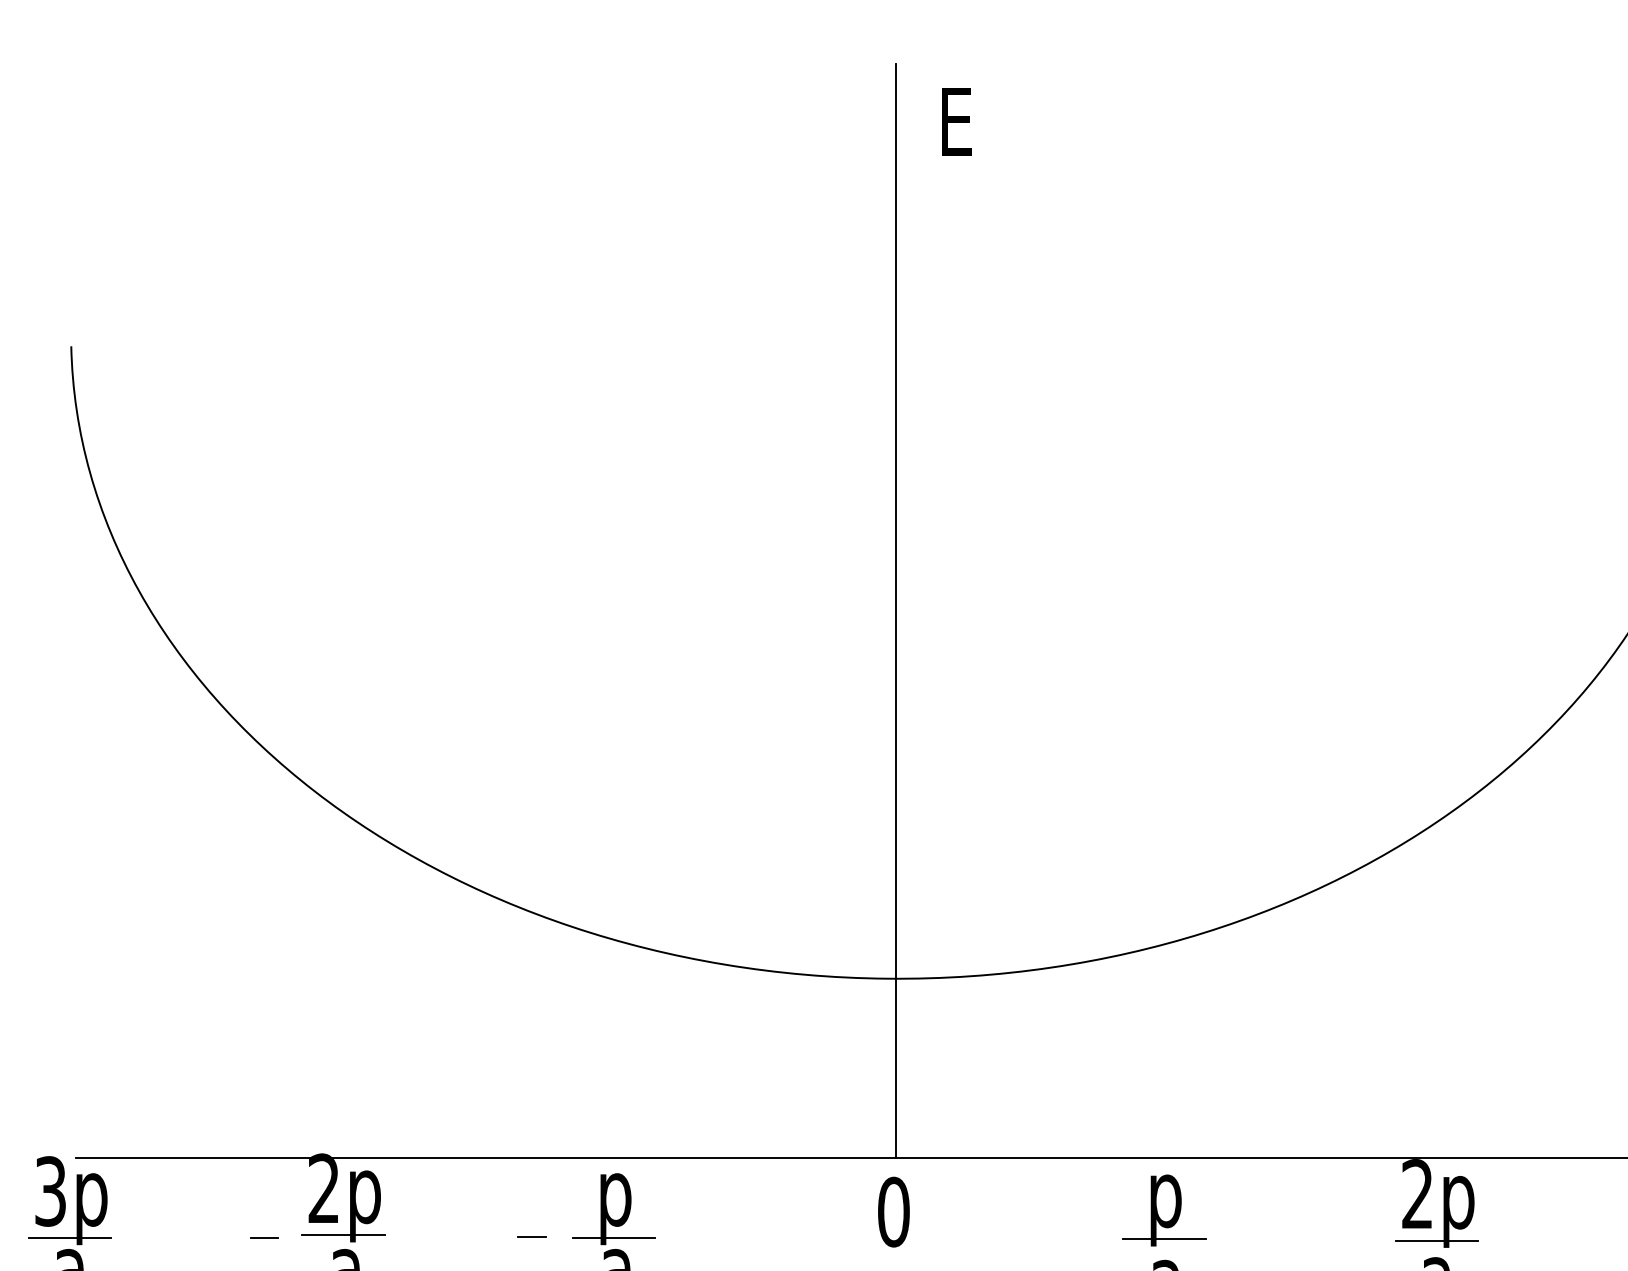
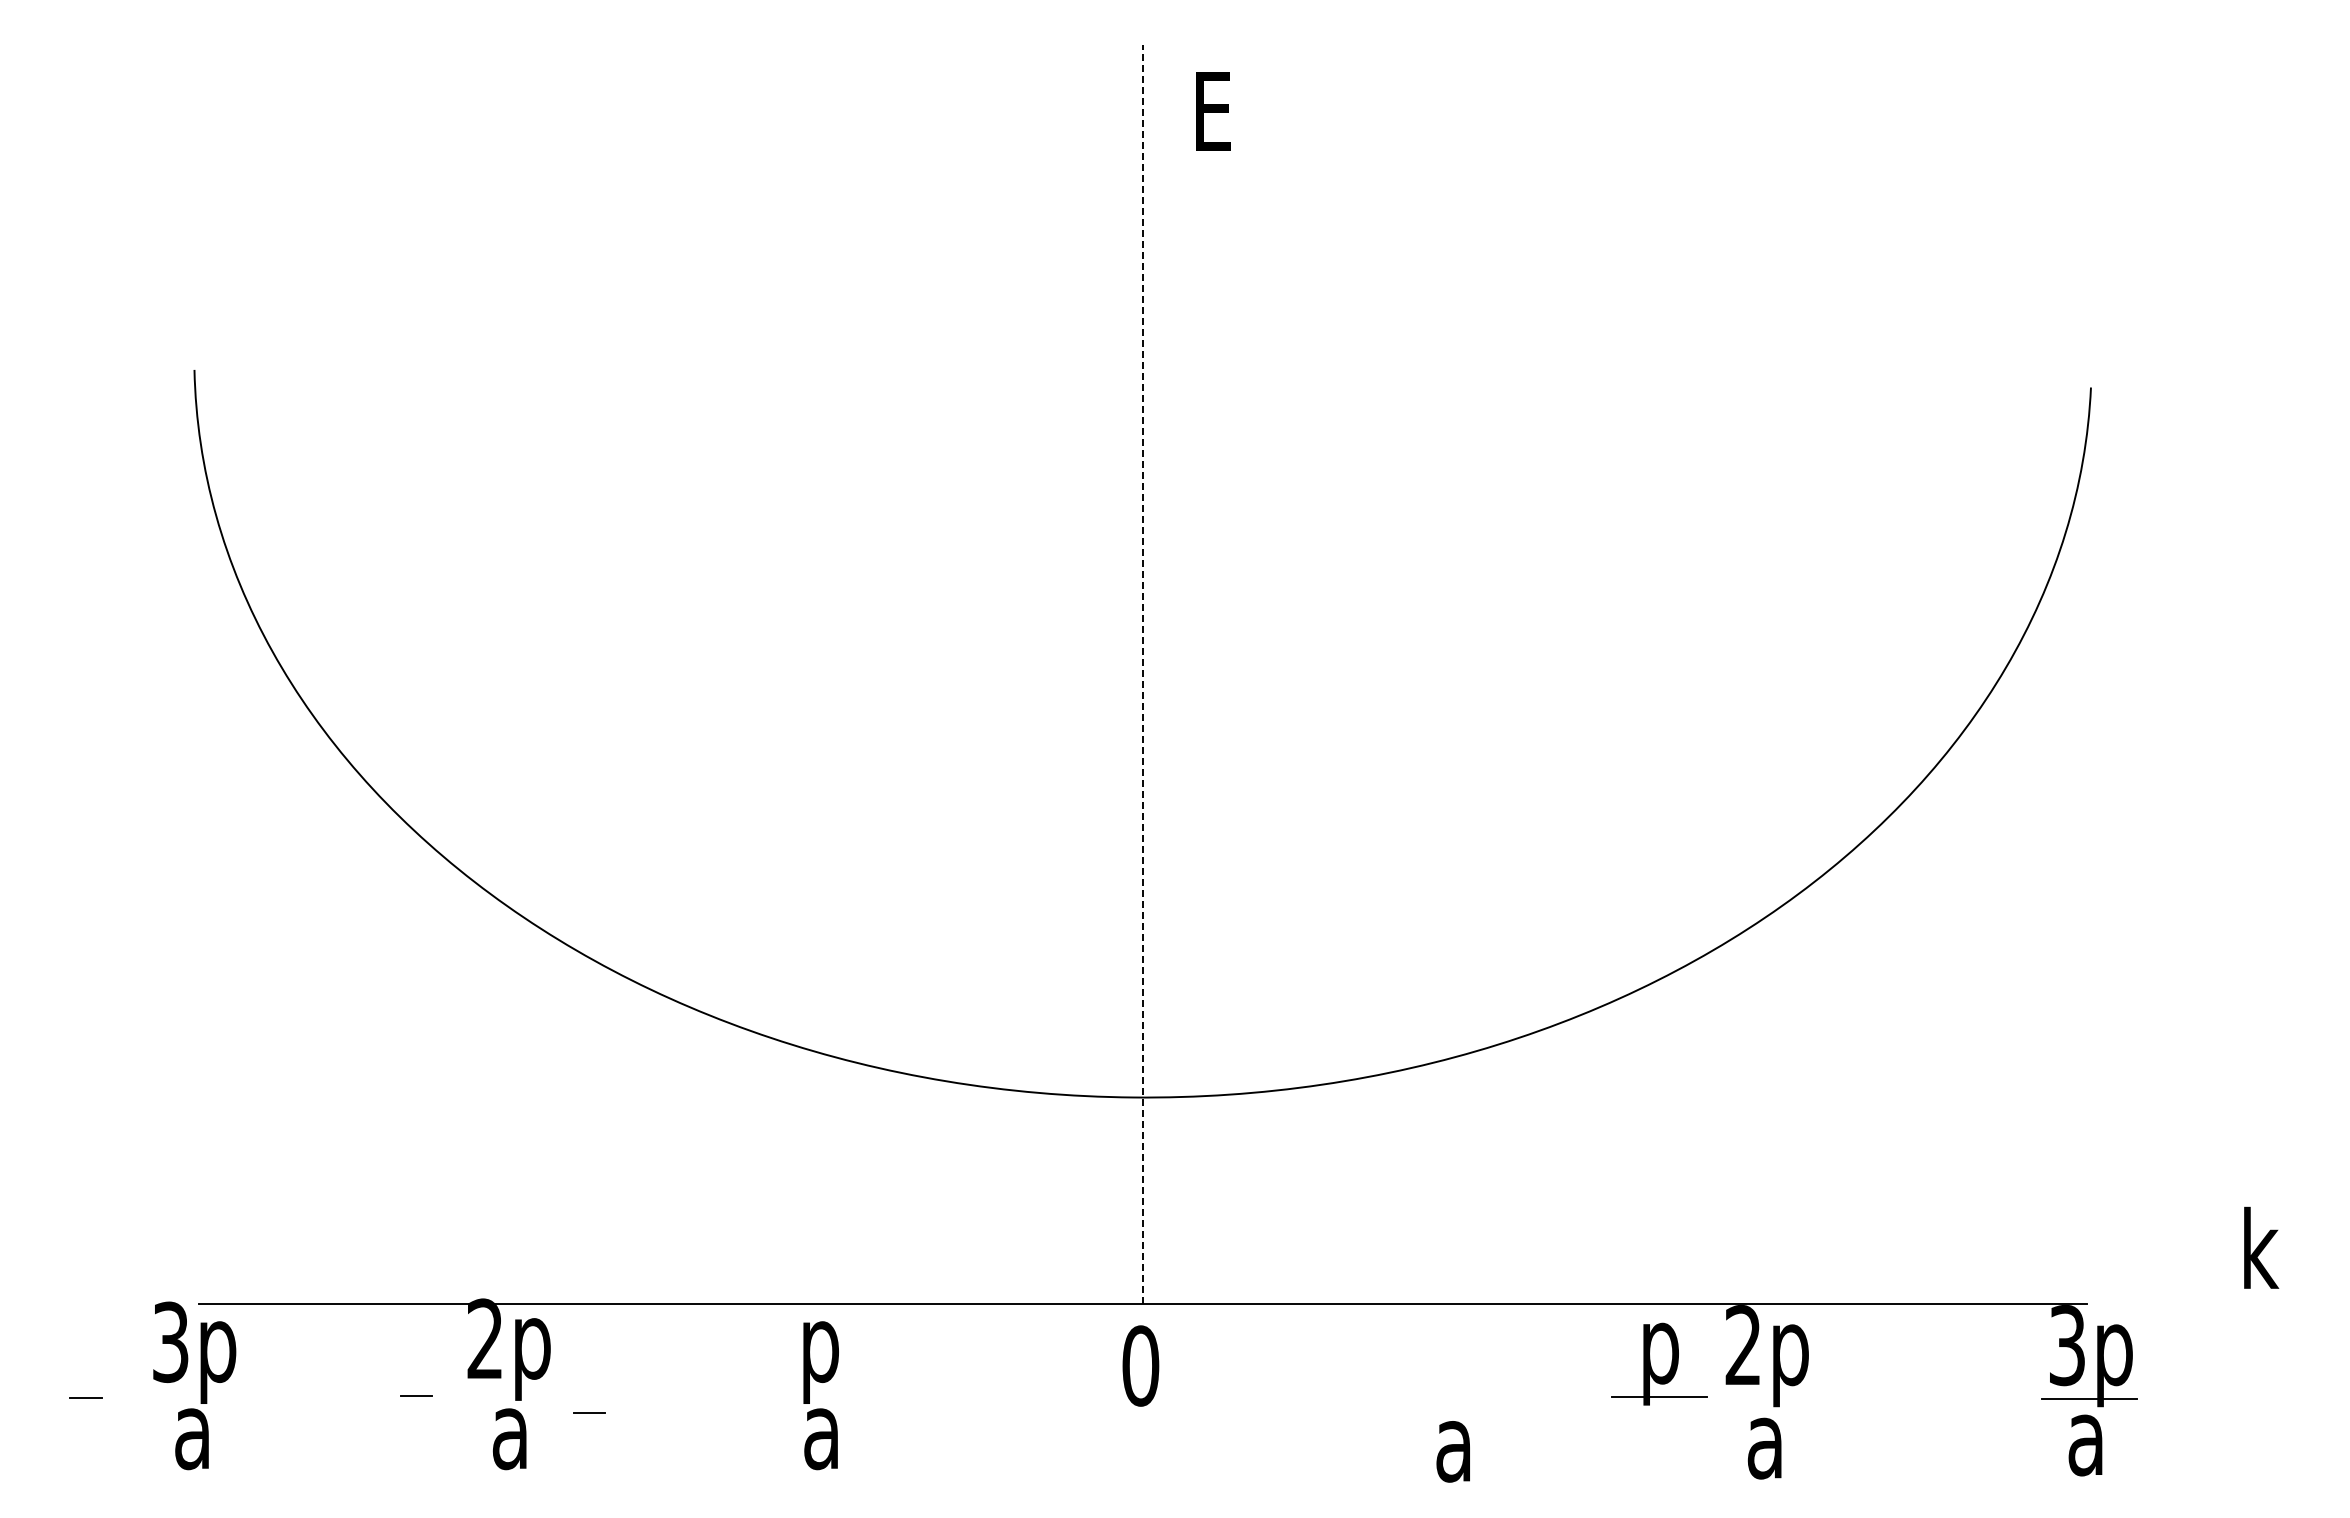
line: (895, 611) -> (1142, 674), solid -> dashed
part: (1164, 1209) -> (1659, 1363), moved
line: (343, 1235) -> (507, 1392), removed
line: (531, 1236) -> (589, 1412), moved
line: (69, 1237) -> (192, 1395), removed
line: (613, 1237) -> (818, 1395), removed
line: (1436, 1241) -> (1765, 1399), removed

